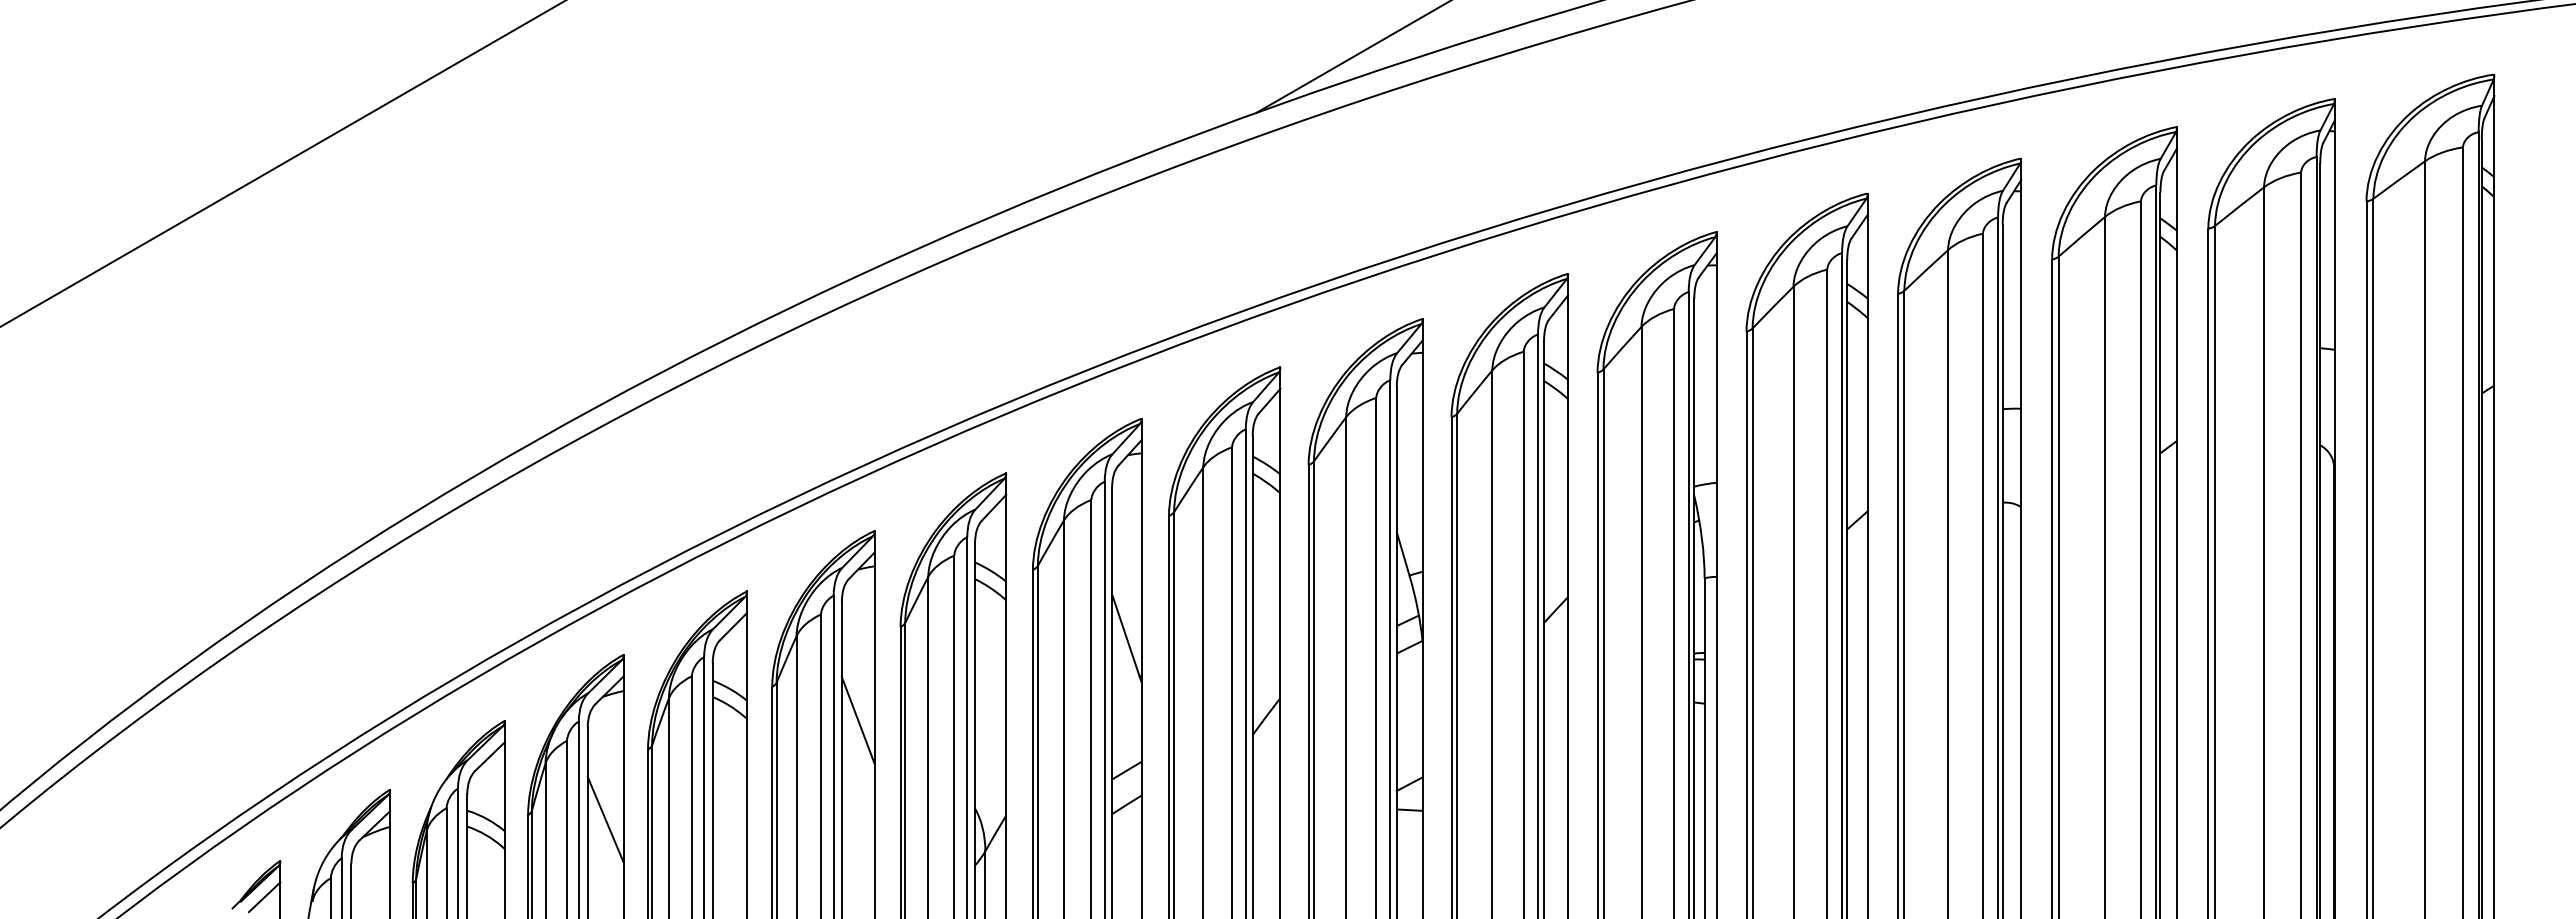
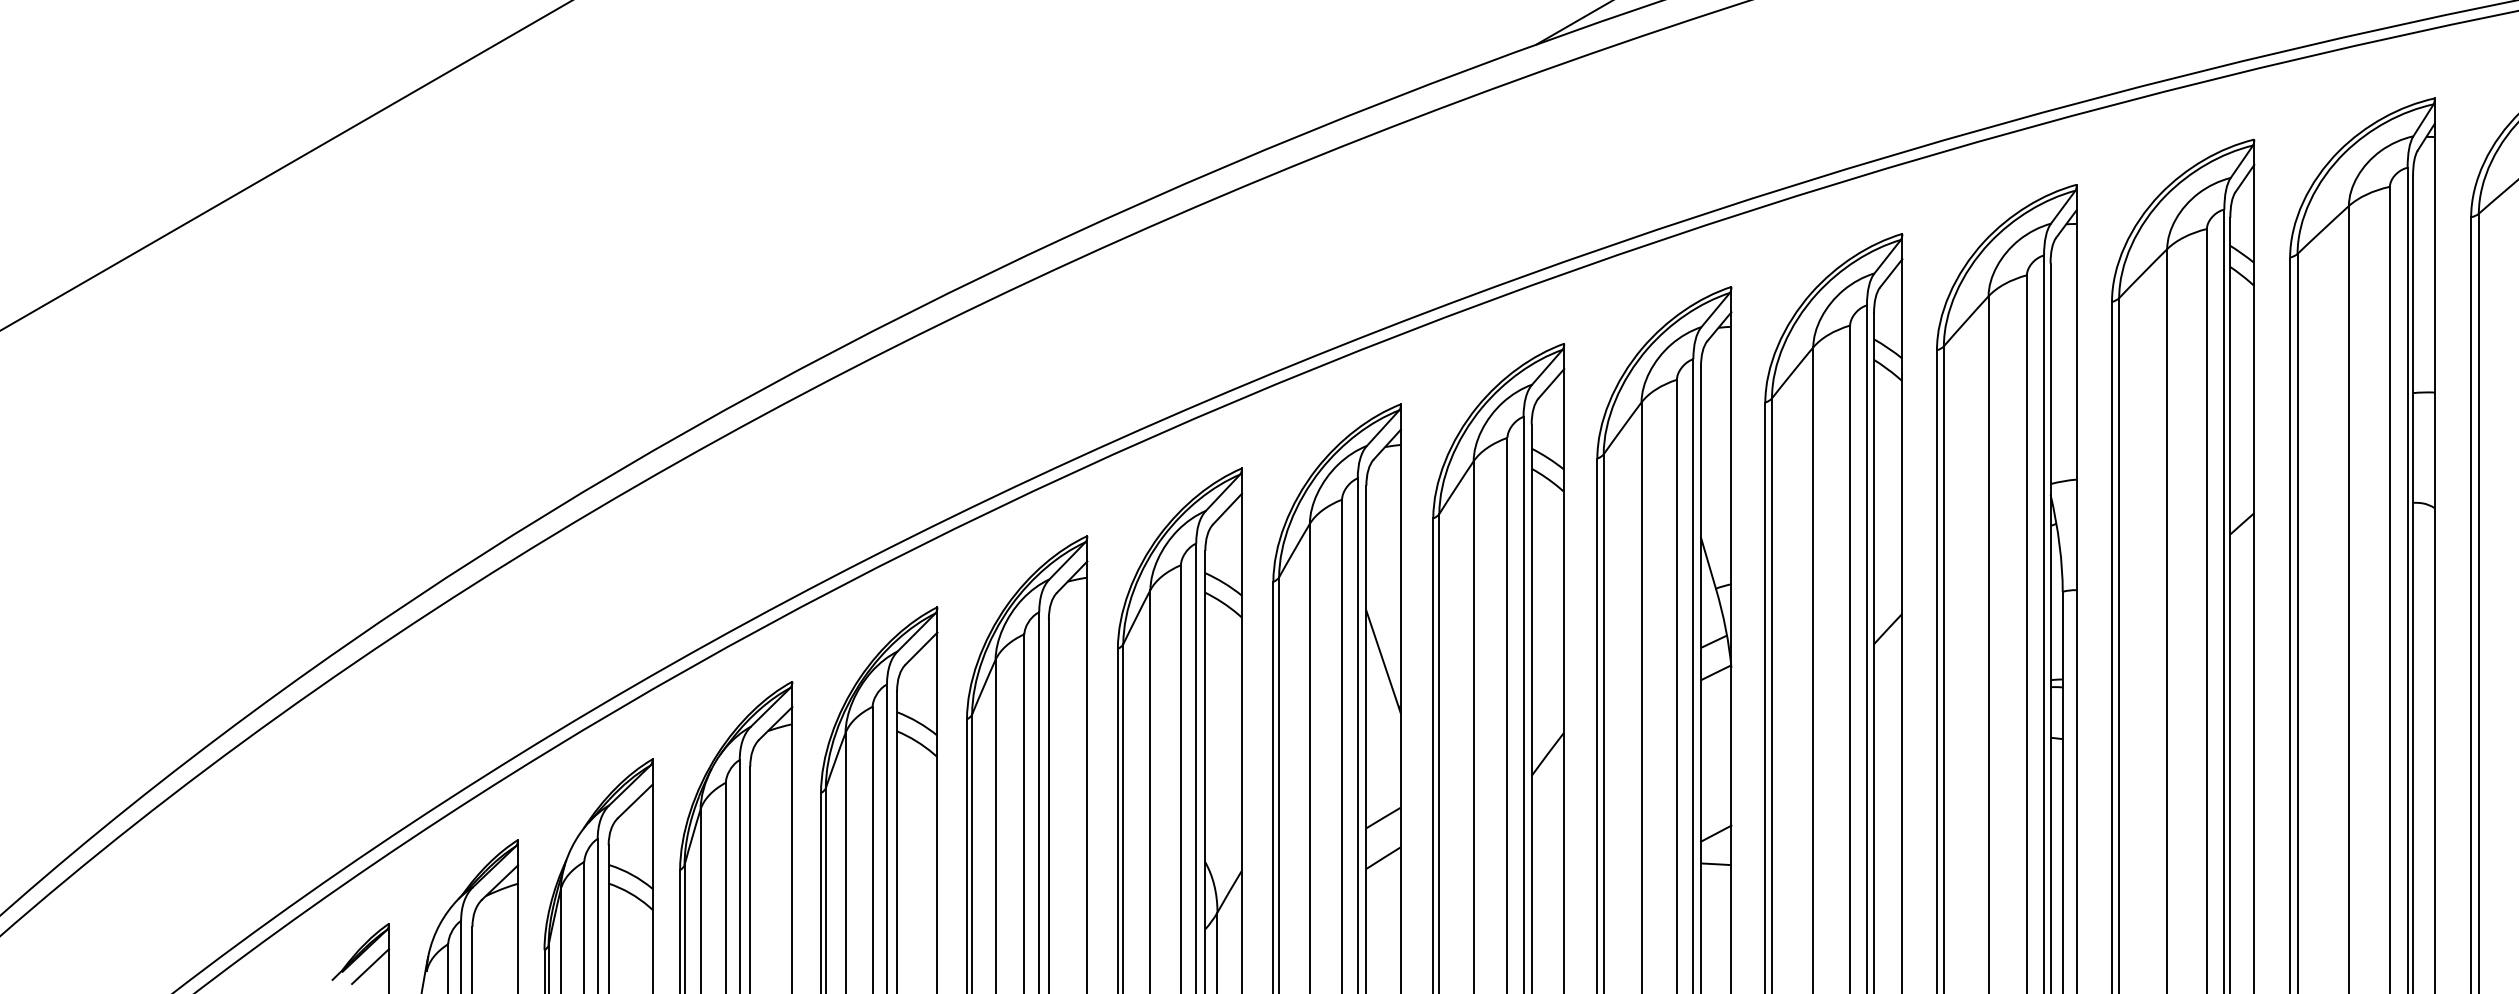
line: (857, 720) -> (1067, 758), removed
line: (605, 819) -> (771, 875), removed

